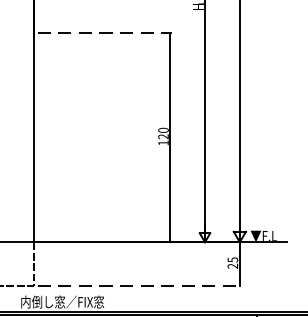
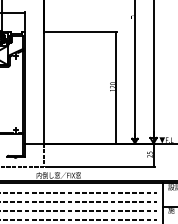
line: (105, 32) -> (81, 31), dashed -> solid
line: (140, 285) -> (100, 166), dashed -> solid

